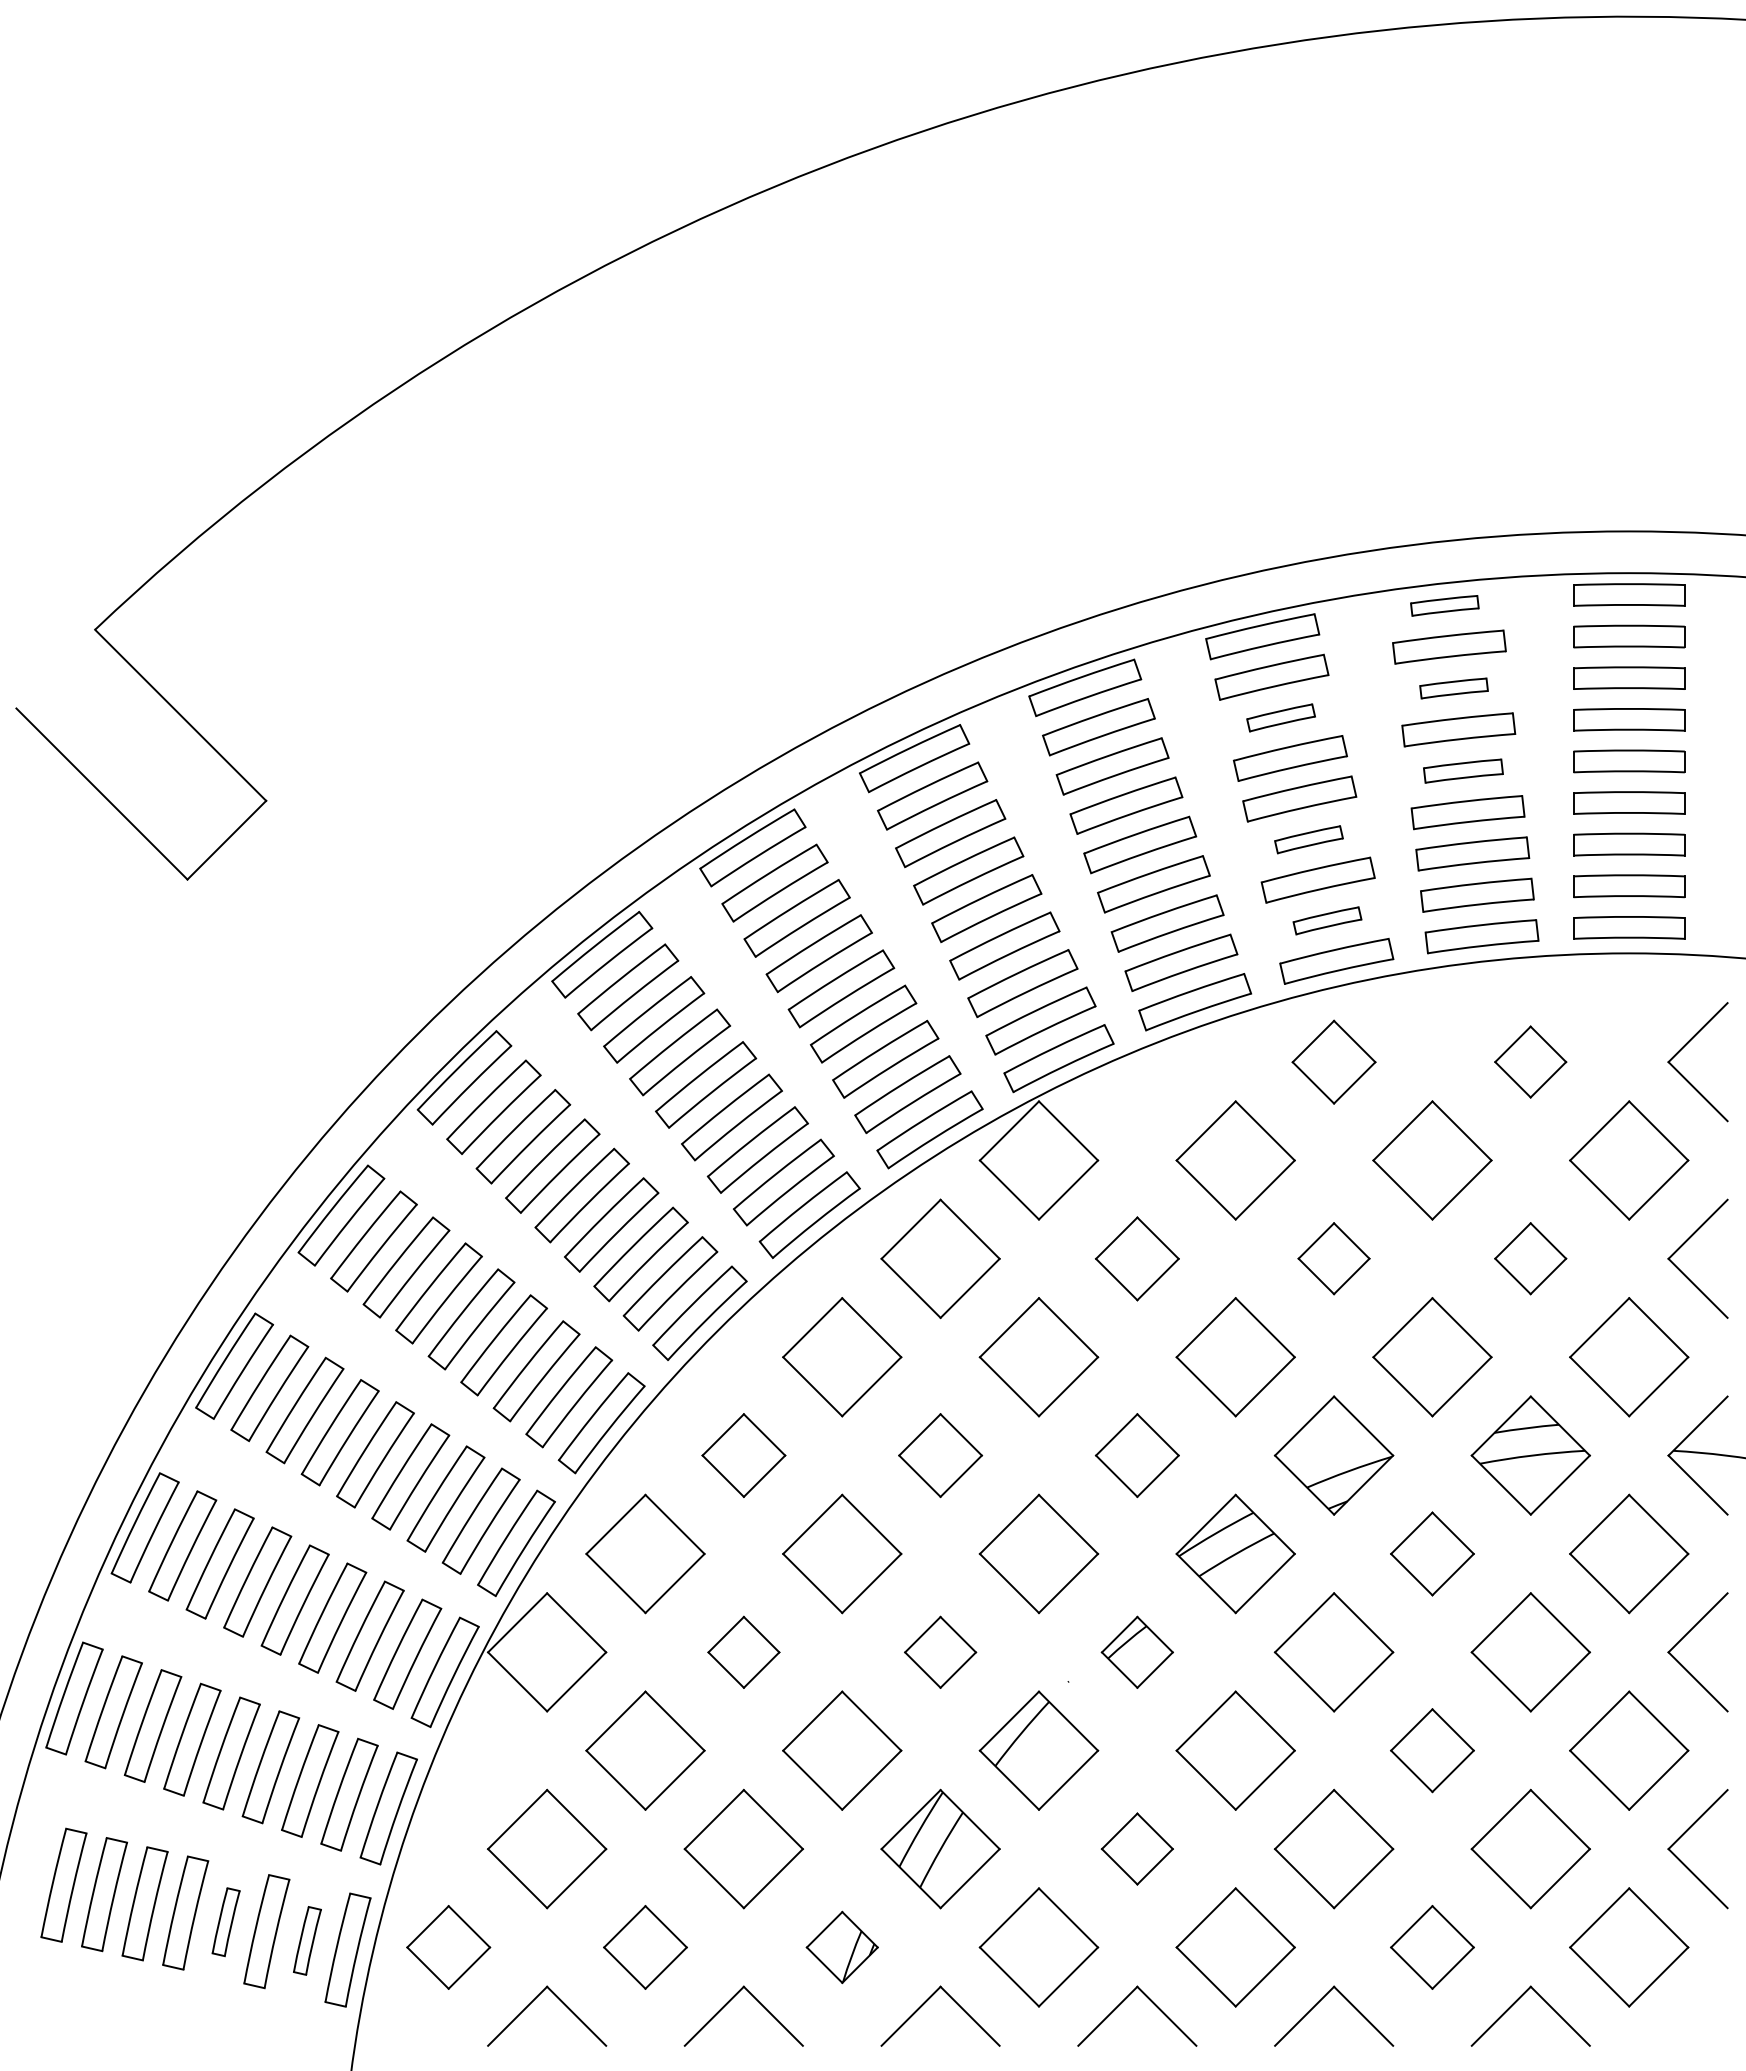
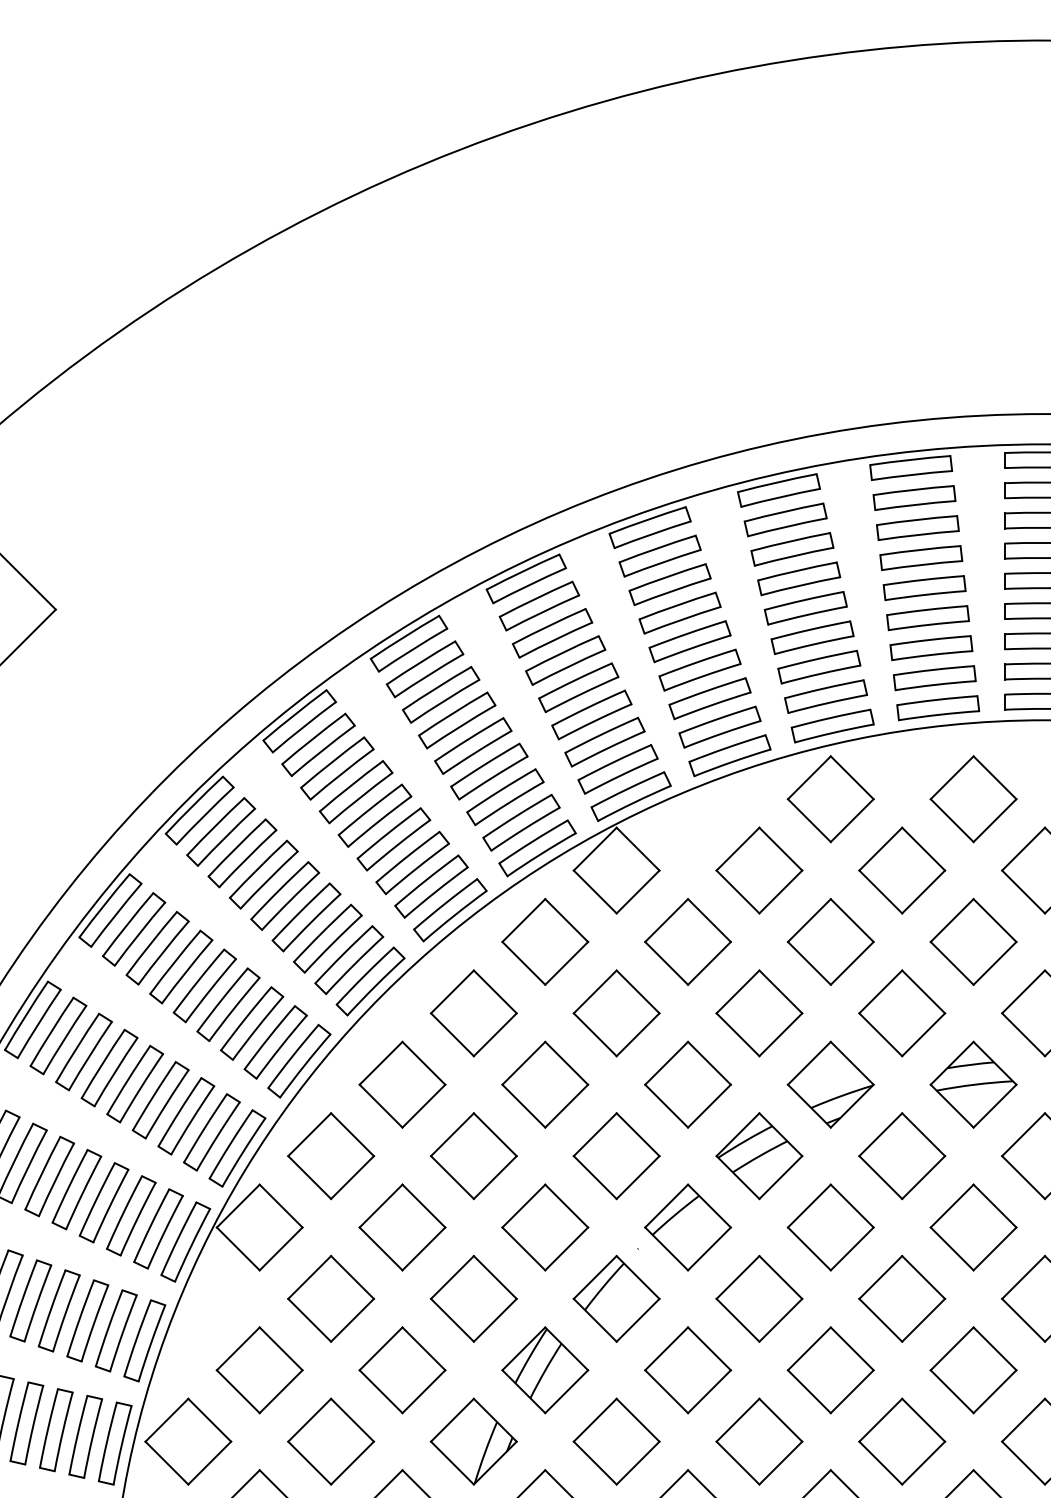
part: (1444, 605) -> (910, 467), size x1.67
part: (1453, 688) -> (917, 528), size x1.67
part: (1280, 717) -> (791, 549), size x1.67
part: (1463, 770) -> (924, 587), size x1.43
part: (1308, 839) -> (812, 637), size x1.67
part: (1327, 920) -> (826, 696), size x1.67
part: (1530, 1061) -> (973, 798), size x1.67
part: (1333, 1062) -> (830, 799), size x1.43
part: (1137, 1258) -> (688, 941), size x1.43
part: (1333, 1258) -> (830, 941), size x1.67
part: (1530, 1258) -> (973, 941), size x1.67
part: (743, 1455) -> (402, 1084), size x1.43
part: (940, 1455) -> (545, 1084), size x1.43
part: (1137, 1455) -> (688, 1084), size x1.43
part: (1432, 1553) -> (902, 1155), size x1.43
part: (743, 1652) -> (402, 1227), size x1.67
part: (940, 1652) -> (545, 1227), size x1.67
part: (1137, 1652) -> (688, 1227), size x1.67
part: (1432, 1750) -> (902, 1298), size x1.43
part: (1137, 1848) -> (688, 1369), size x1.67
part: (225, 1921) -> (26, 1422), size x1.67
part: (307, 1940) -> (85, 1436), size x1.67
part: (448, 1947) -> (188, 1441), size x1.43
part: (645, 1947) -> (331, 1441), size x1.43
part: (842, 1947) -> (474, 1441), size x1.67
part: (1432, 1947) -> (902, 1441), size x1.43

